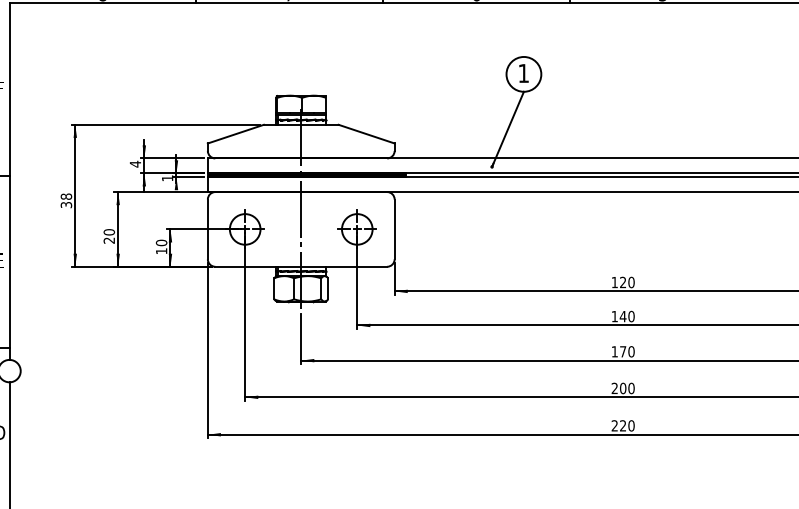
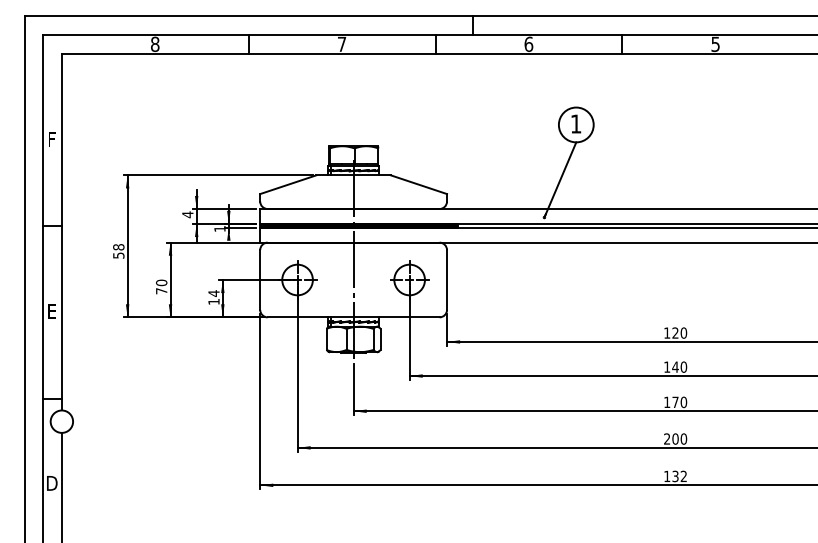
text: (66, 204) -> (118, 255), 38 -> 58
text: (109, 240) -> (161, 291), 20 -> 70
text: (161, 242) -> (213, 293), 10 -> 14
text: (623, 425) -> (675, 476), 220 -> 132

